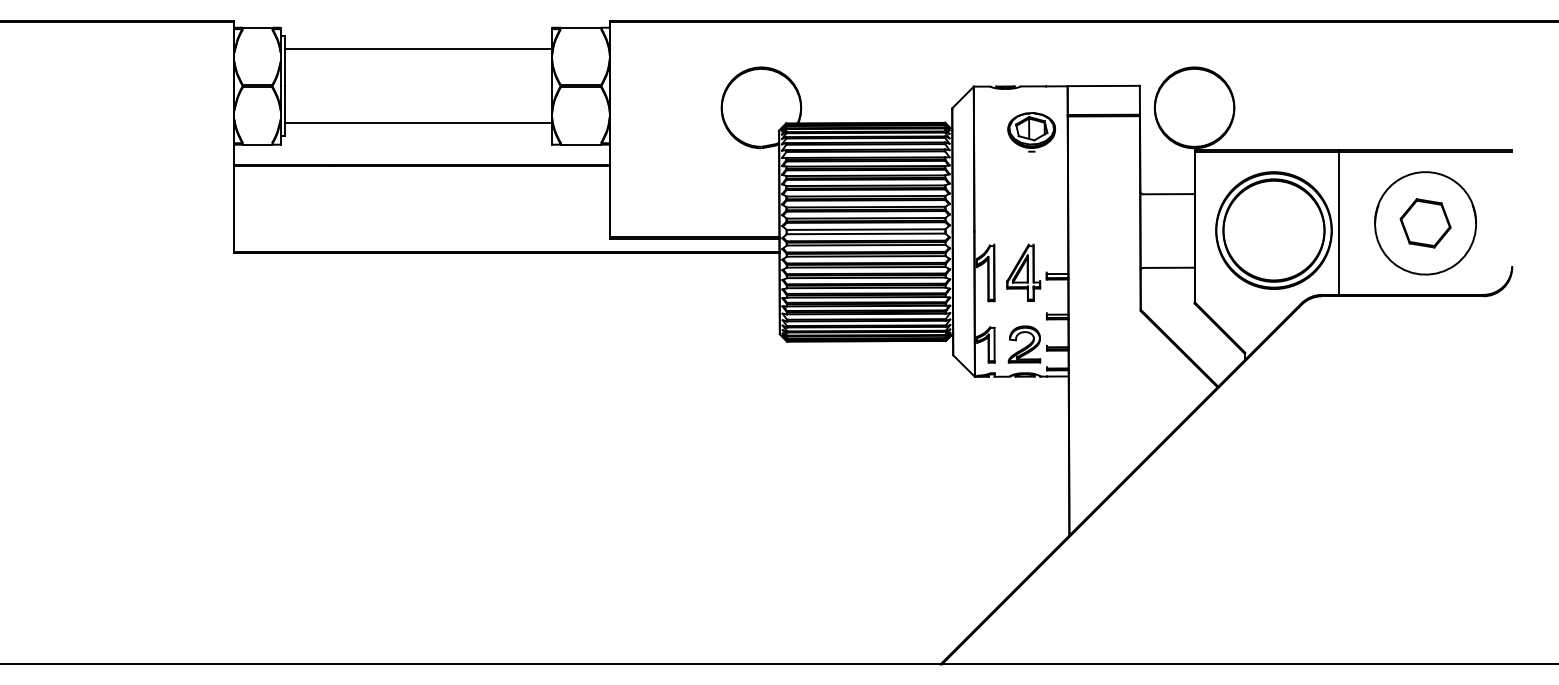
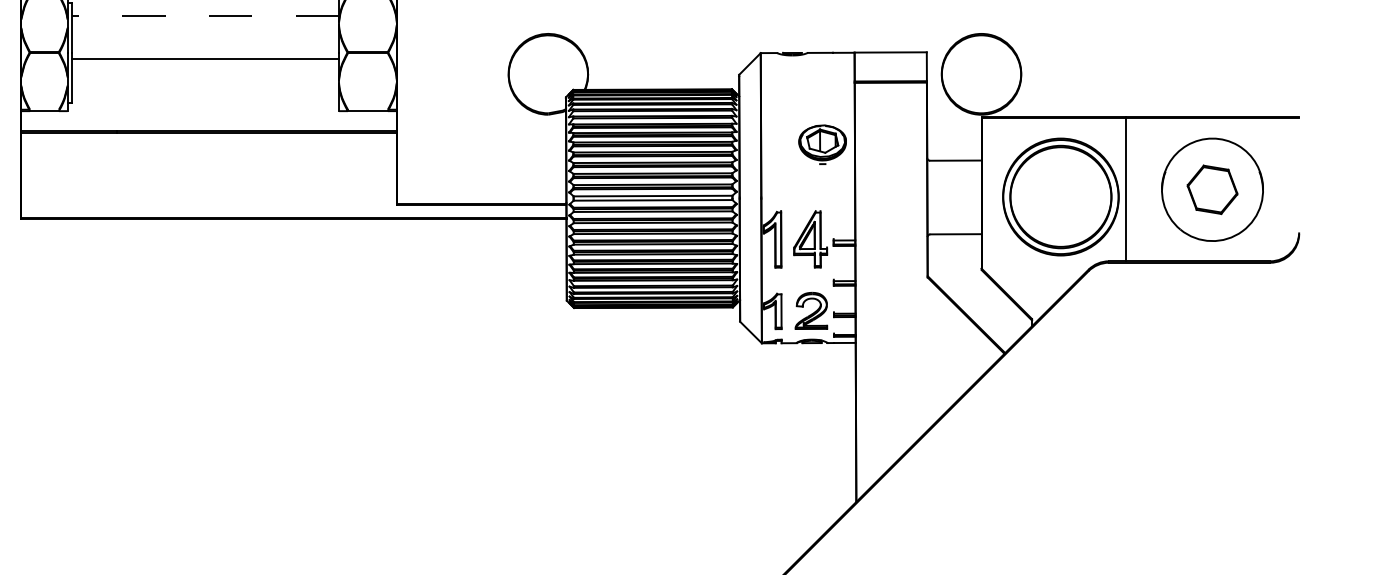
line: (418, 49) -> (205, 15), solid -> dashed
line: (418, 123) -> (205, 59), moved
part: (1031, 132) -> (822, 144), moved

